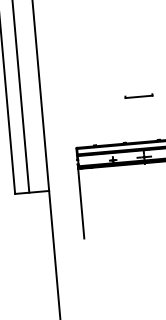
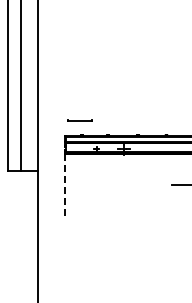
line: (138, 96) -> (79, 120), moved
line: (81, 204) -> (65, 185), solid -> dashed

